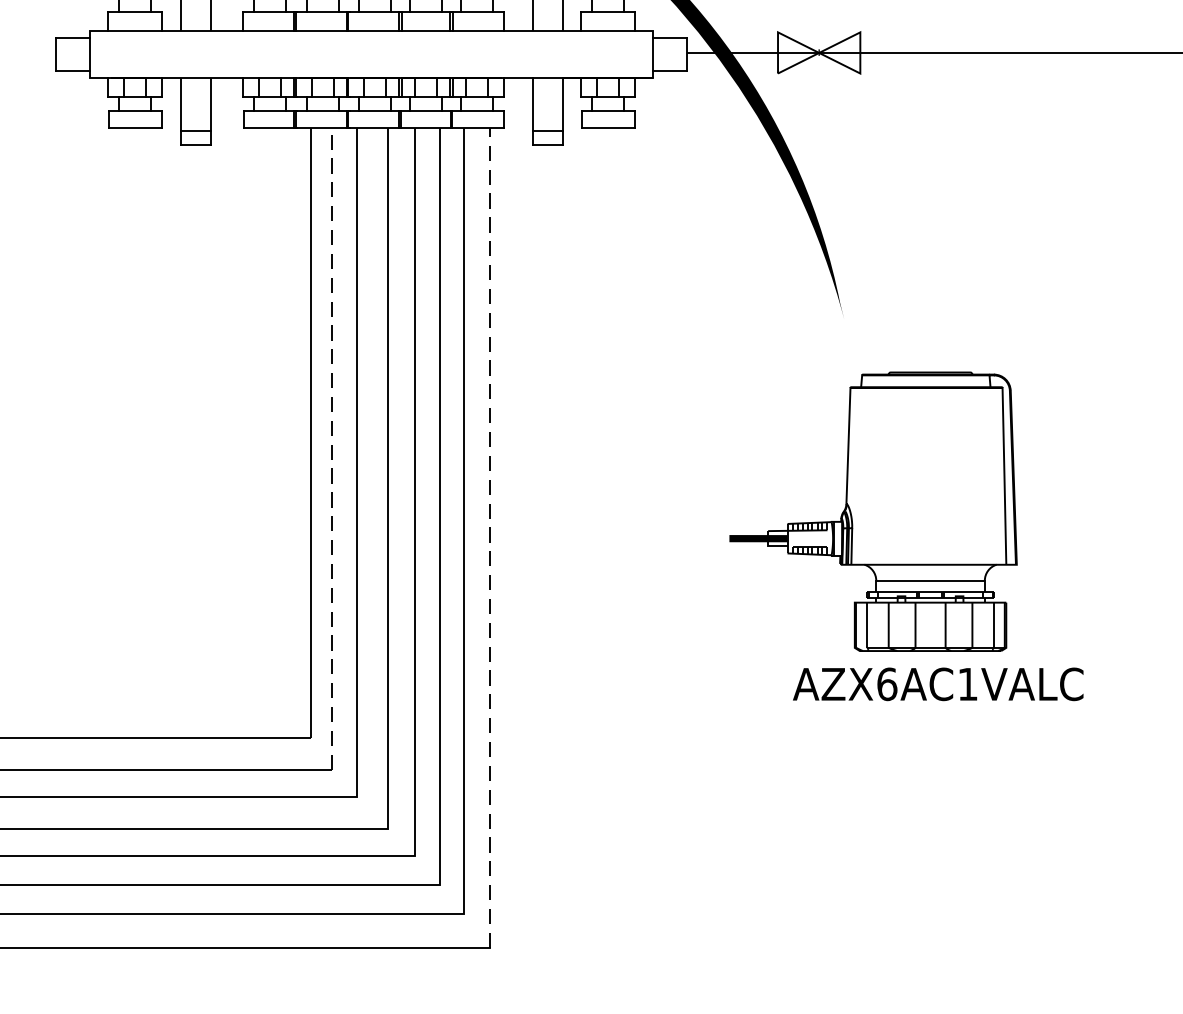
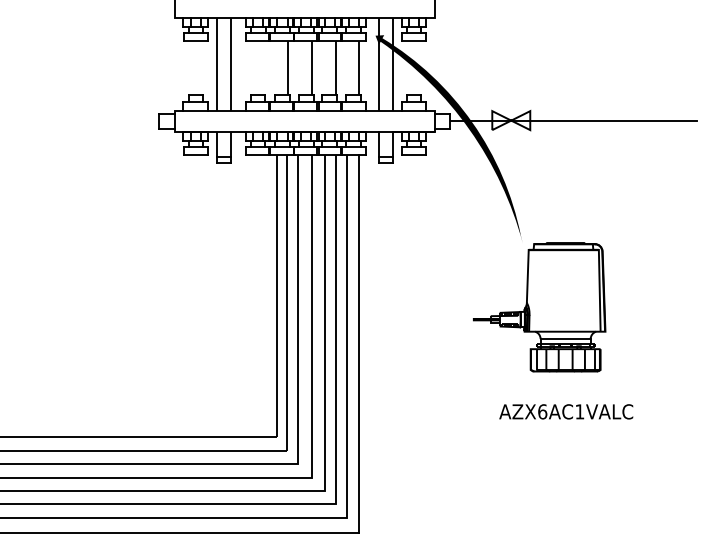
line: (331, 447) -> (286, 302), dashed -> solid
part: (873, 512) -> (539, 307), moved
line: (490, 536) -> (359, 343), dashed -> solid

